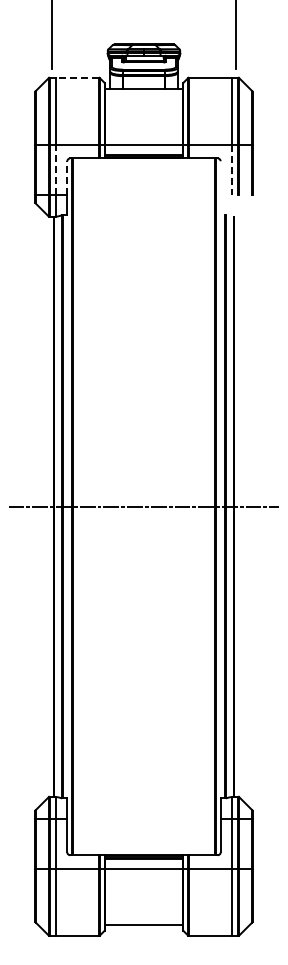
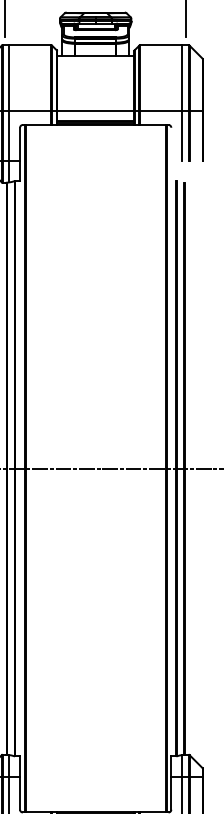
line: (77, 77) -> (30, 45), dashed -> solid
line: (56, 169) -> (9, 135), dashed -> solid
line: (231, 170) -> (182, 136), dashed -> solid
line: (67, 178) -> (20, 144), dashed -> solid

